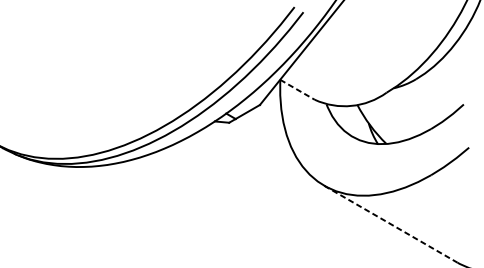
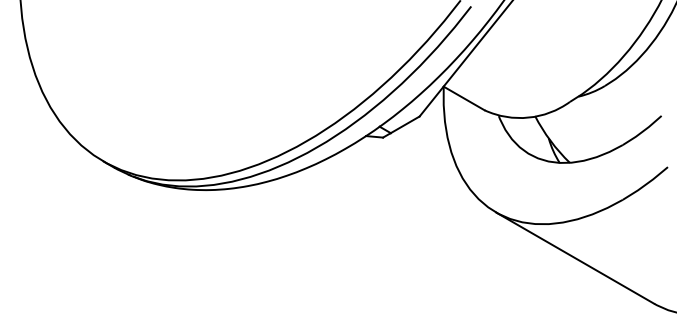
line: (297, 89) -> (464, 98), dashed -> solid
line: (391, 224) -> (575, 258), dashed -> solid

